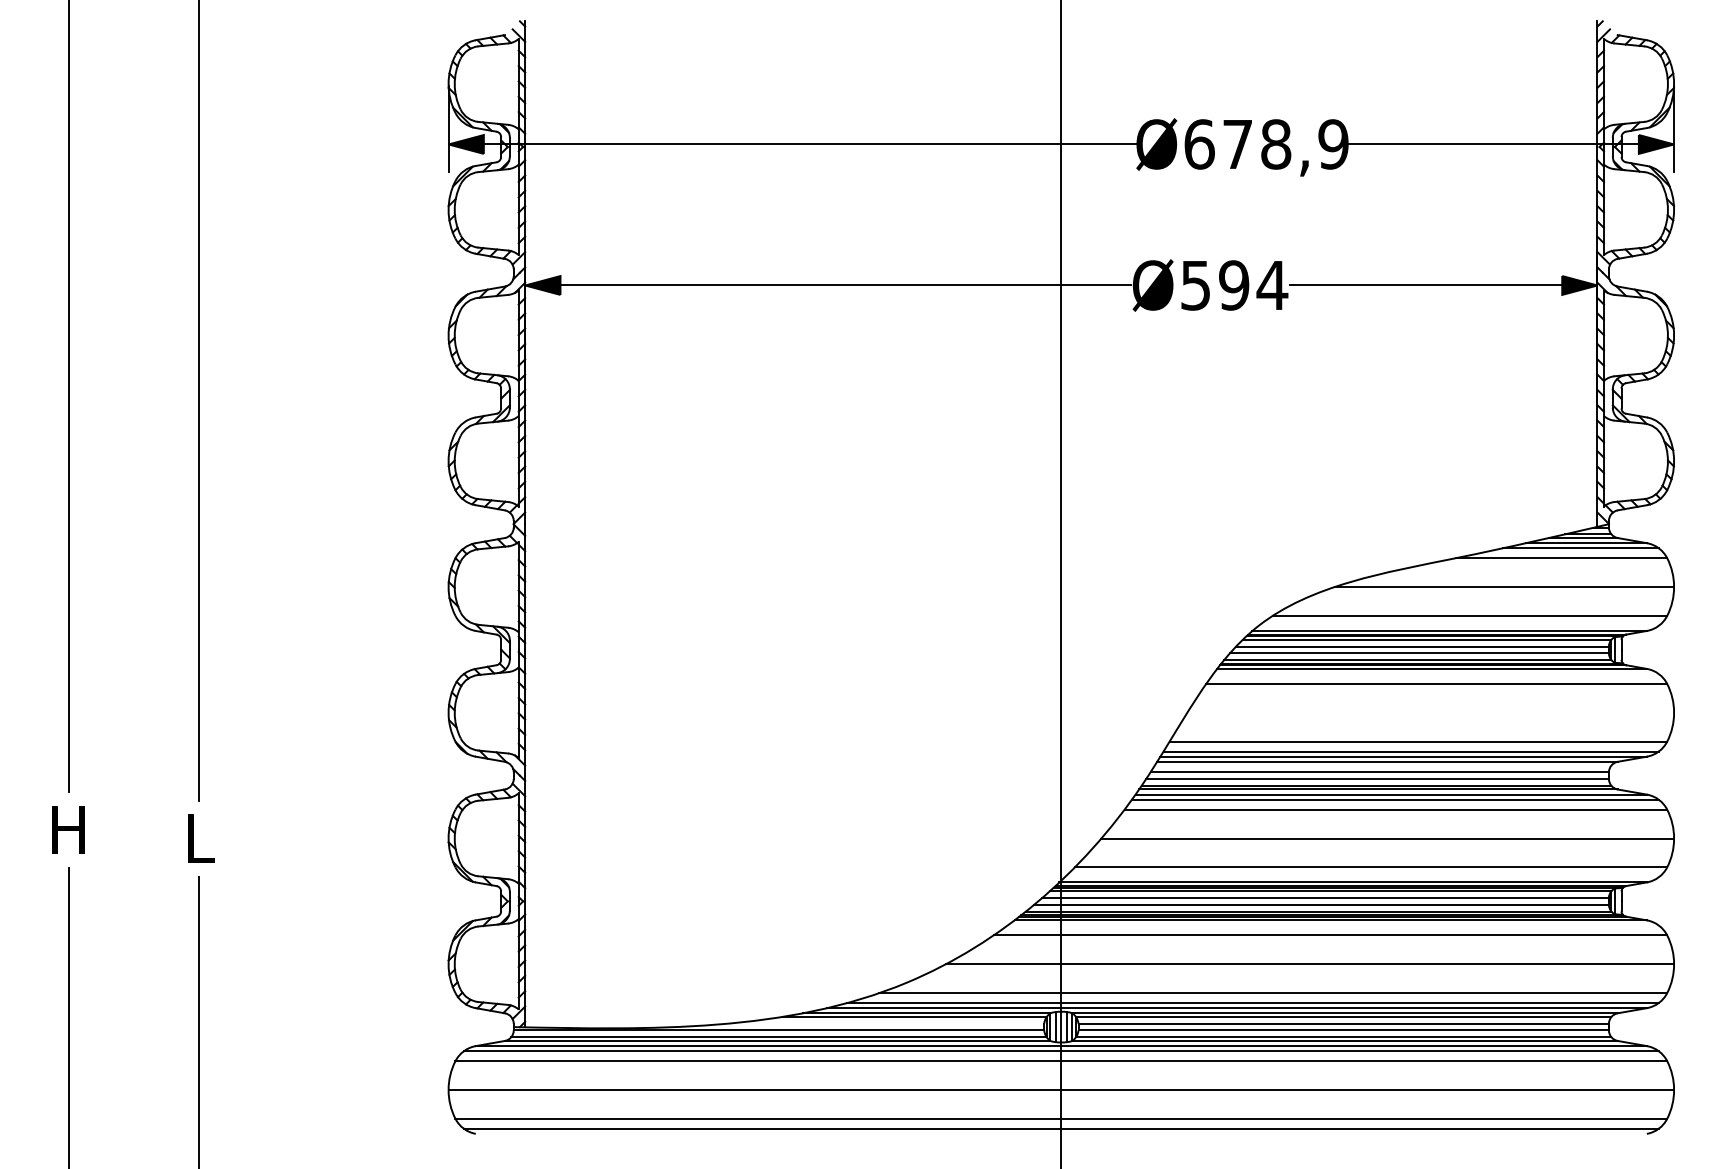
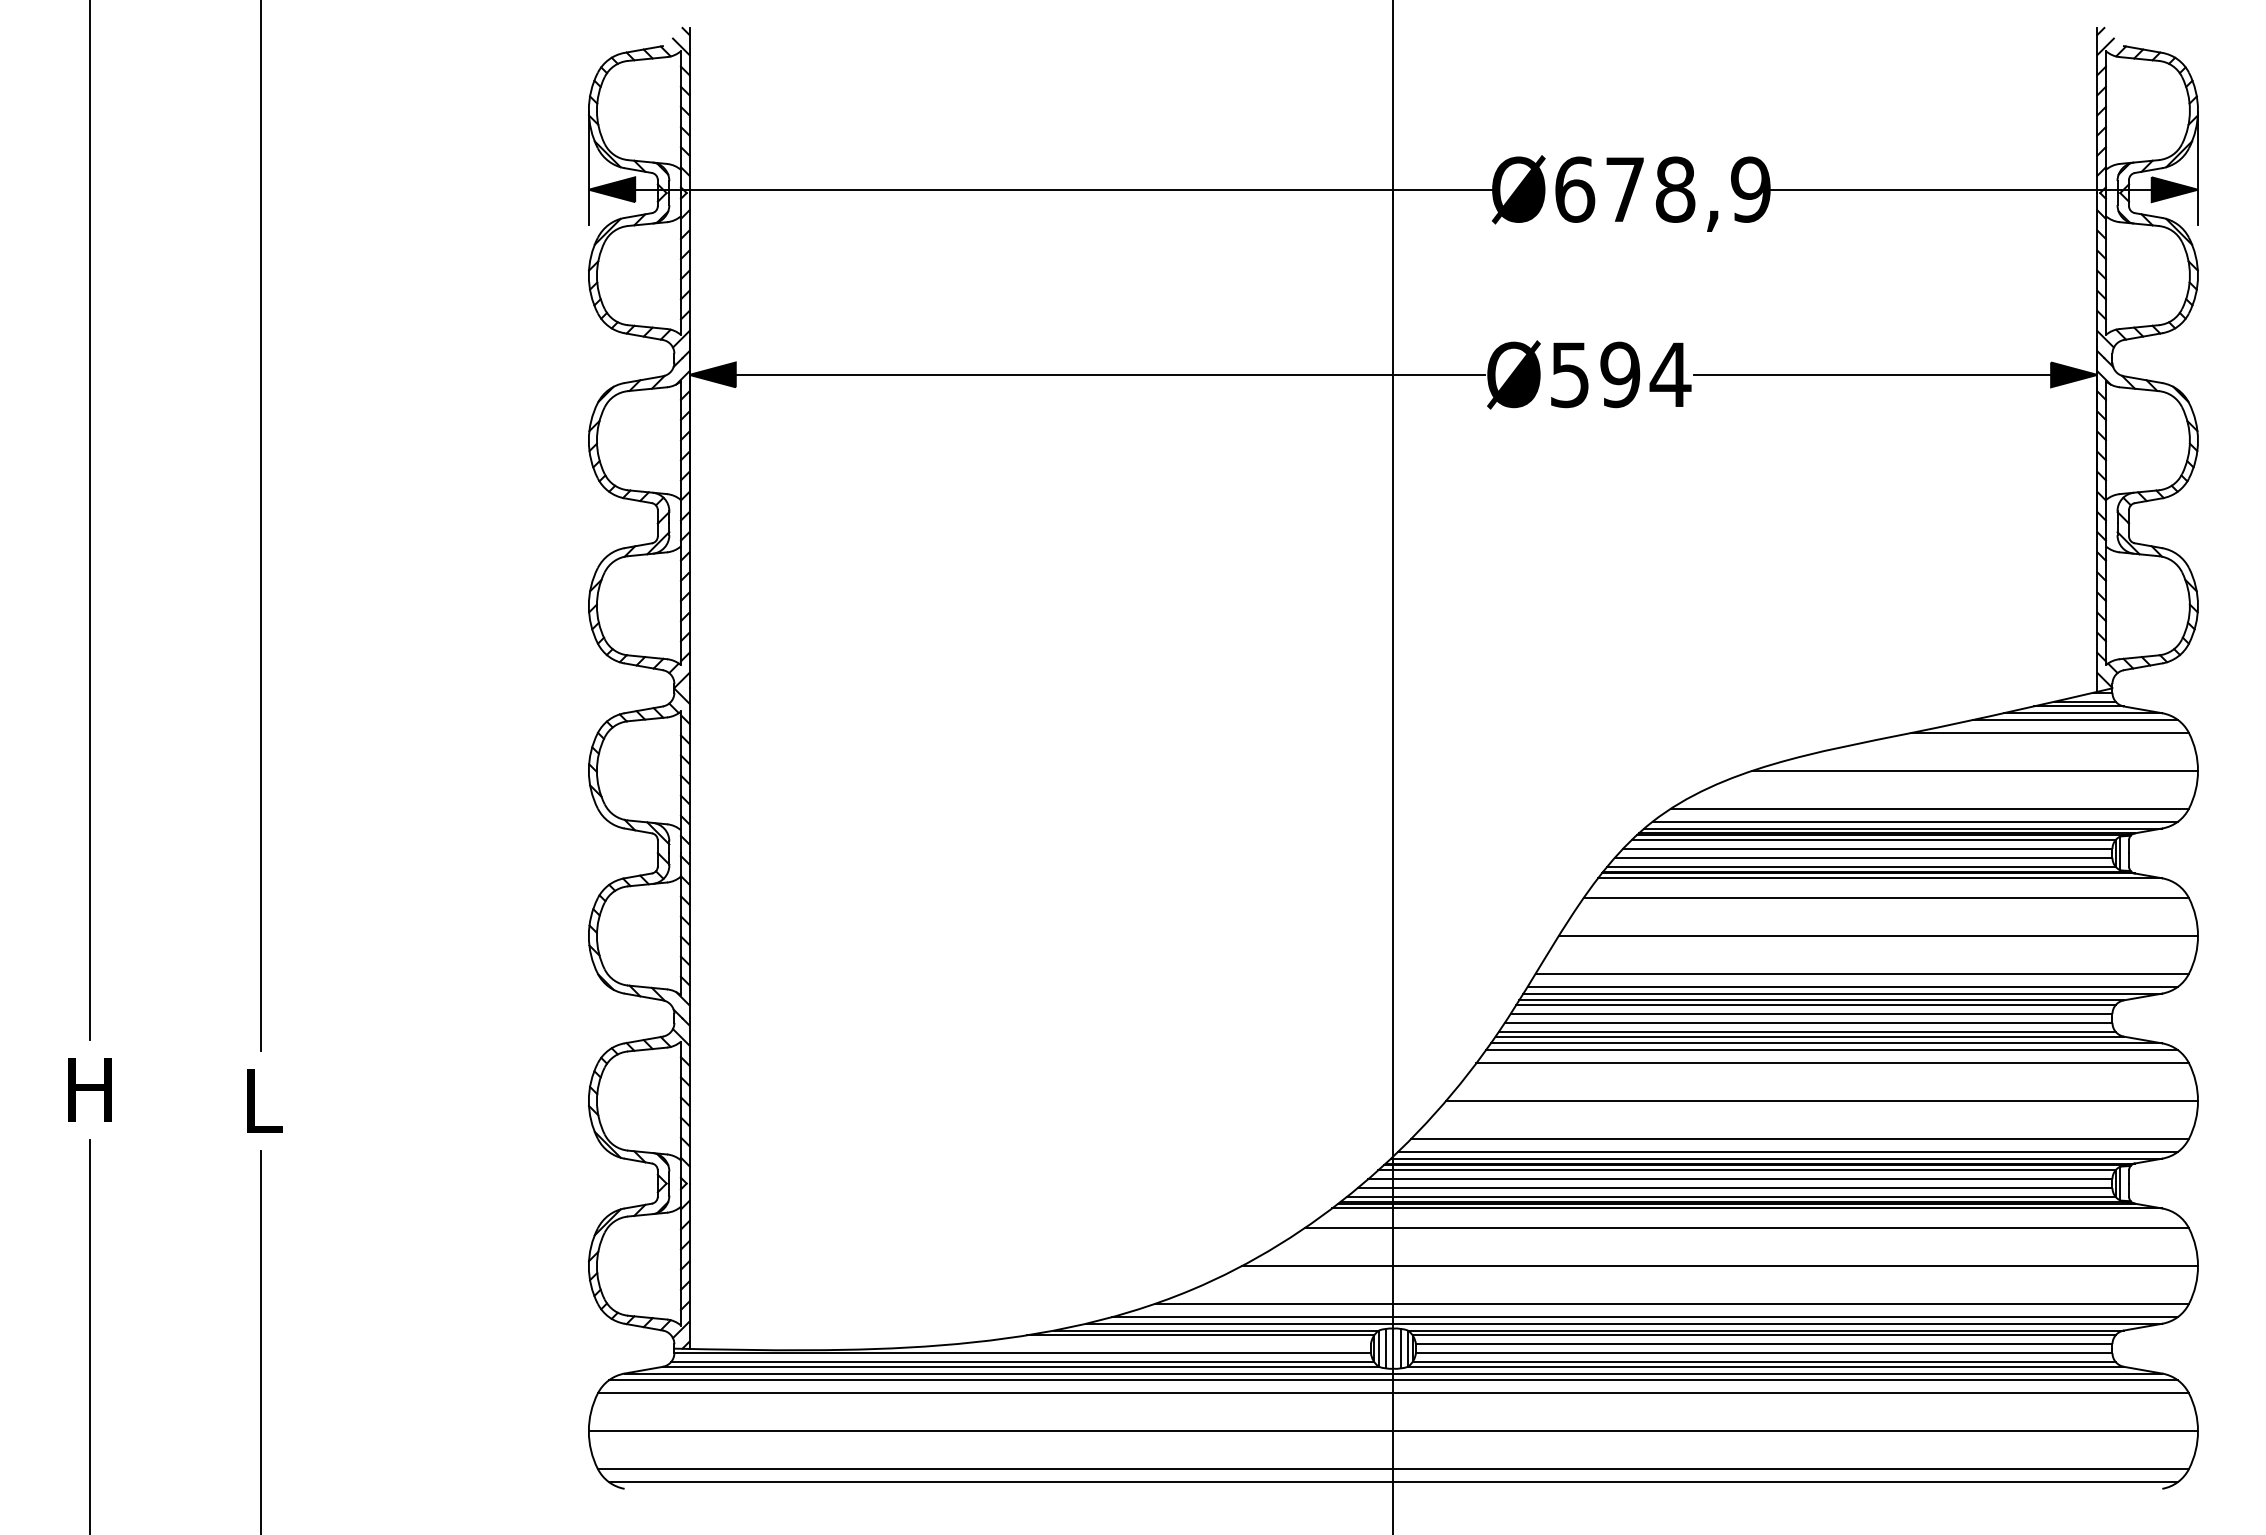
line: (1458, 625) -> (1914, 821), added
line: (1430, 712) -> (1878, 935), added
line: (1382, 765) -> (1815, 1005), added
line: (1361, 876) -> (1787, 1151), added

